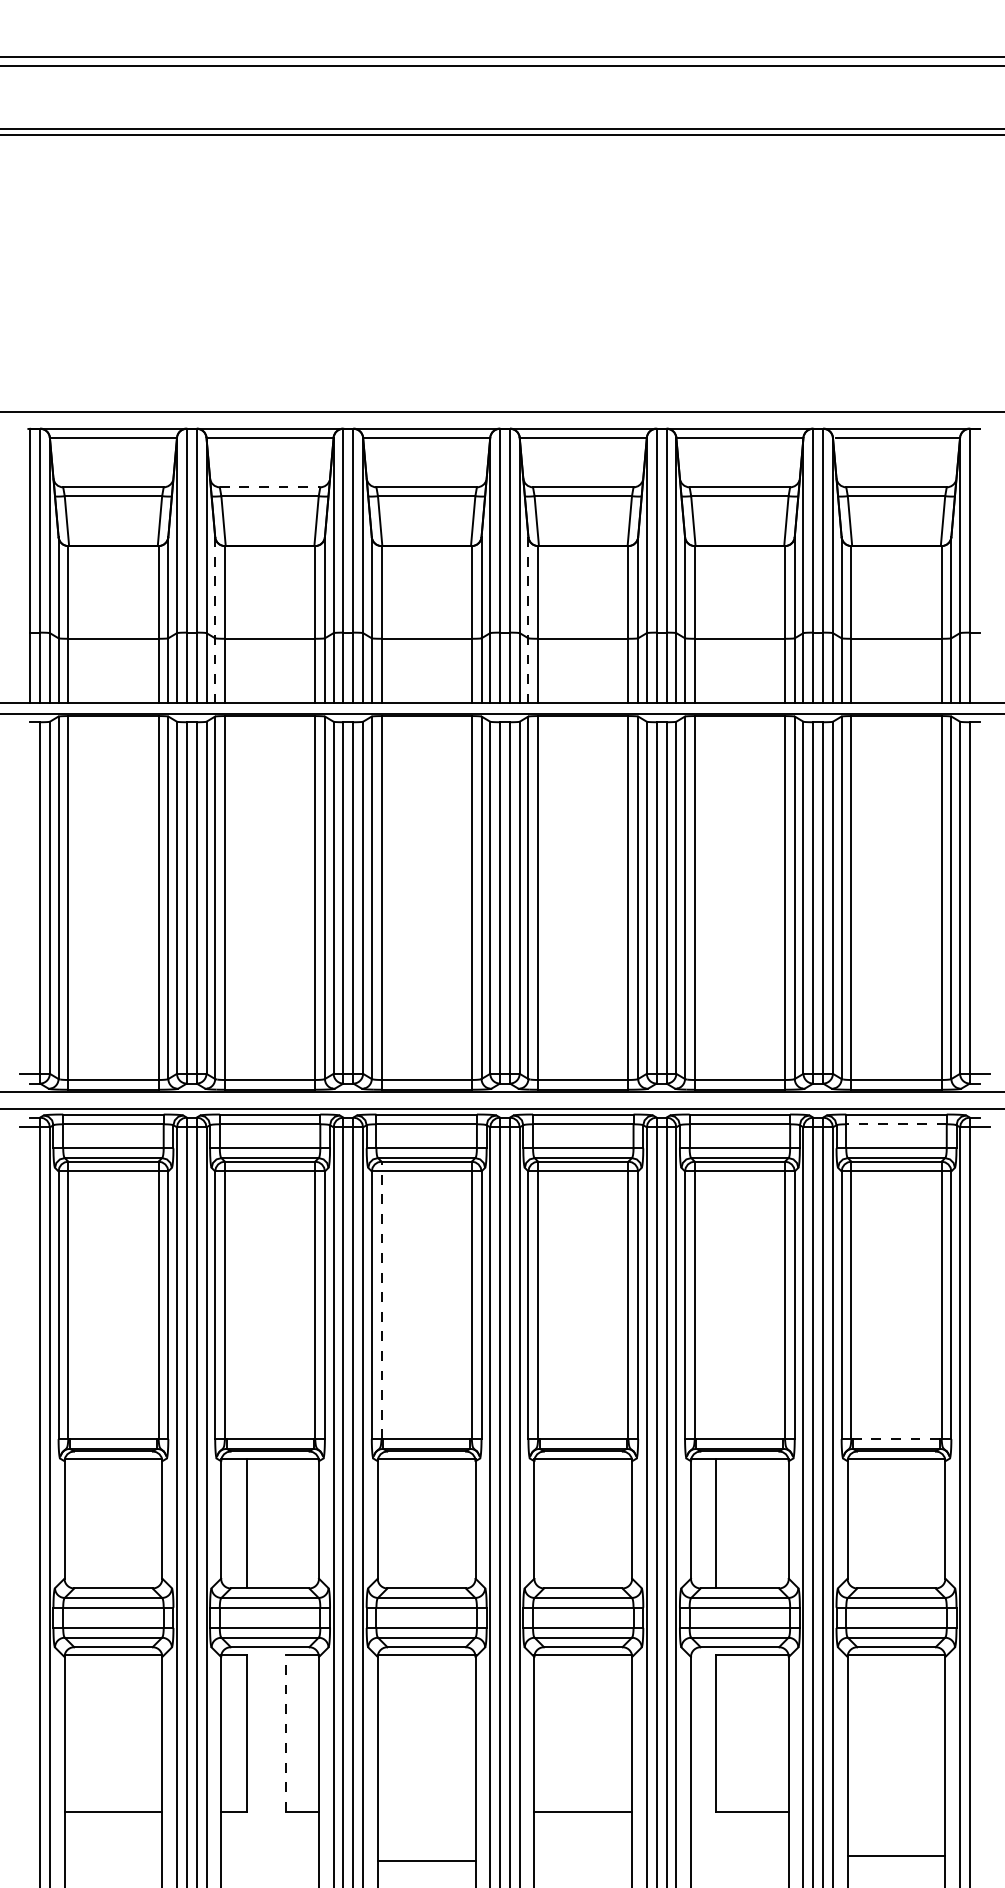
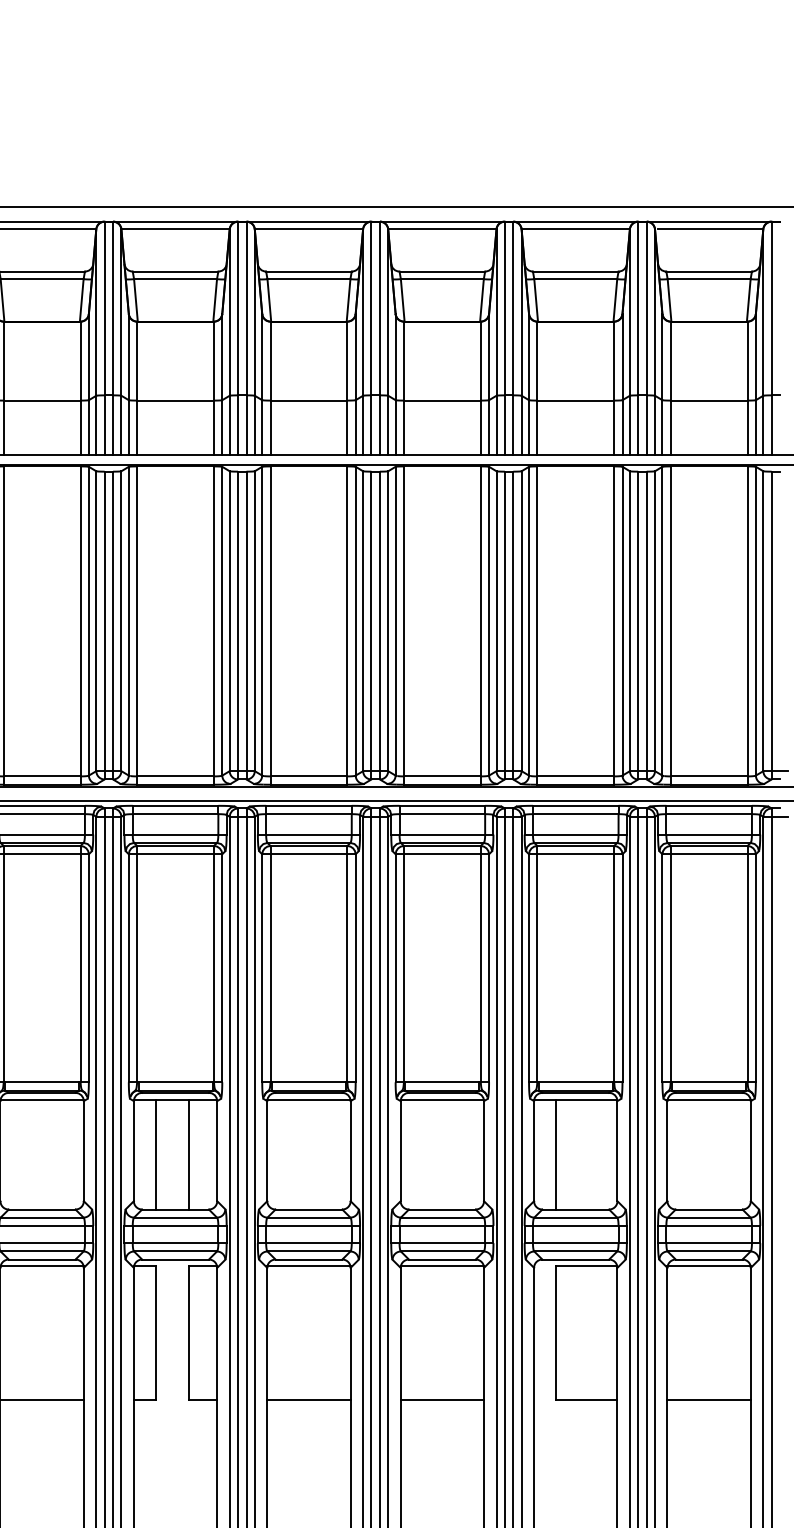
line: (270, 487) -> (175, 271), dashed -> solid
line: (215, 619) -> (129, 384), dashed -> solid
line: (528, 619) -> (395, 384), dashed -> solid
line: (896, 1124) -> (709, 814), dashed -> solid
line: (381, 1300) -> (270, 964), dashed -> solid
line: (896, 1439) -> (709, 1082), dashed -> solid
line: (285, 1523) -> (188, 1154), added
line: (285, 1732) -> (188, 1332), dashed -> solid
line: (896, 1855) -> (709, 1399), moved
line: (426, 1860) -> (308, 1399), moved

